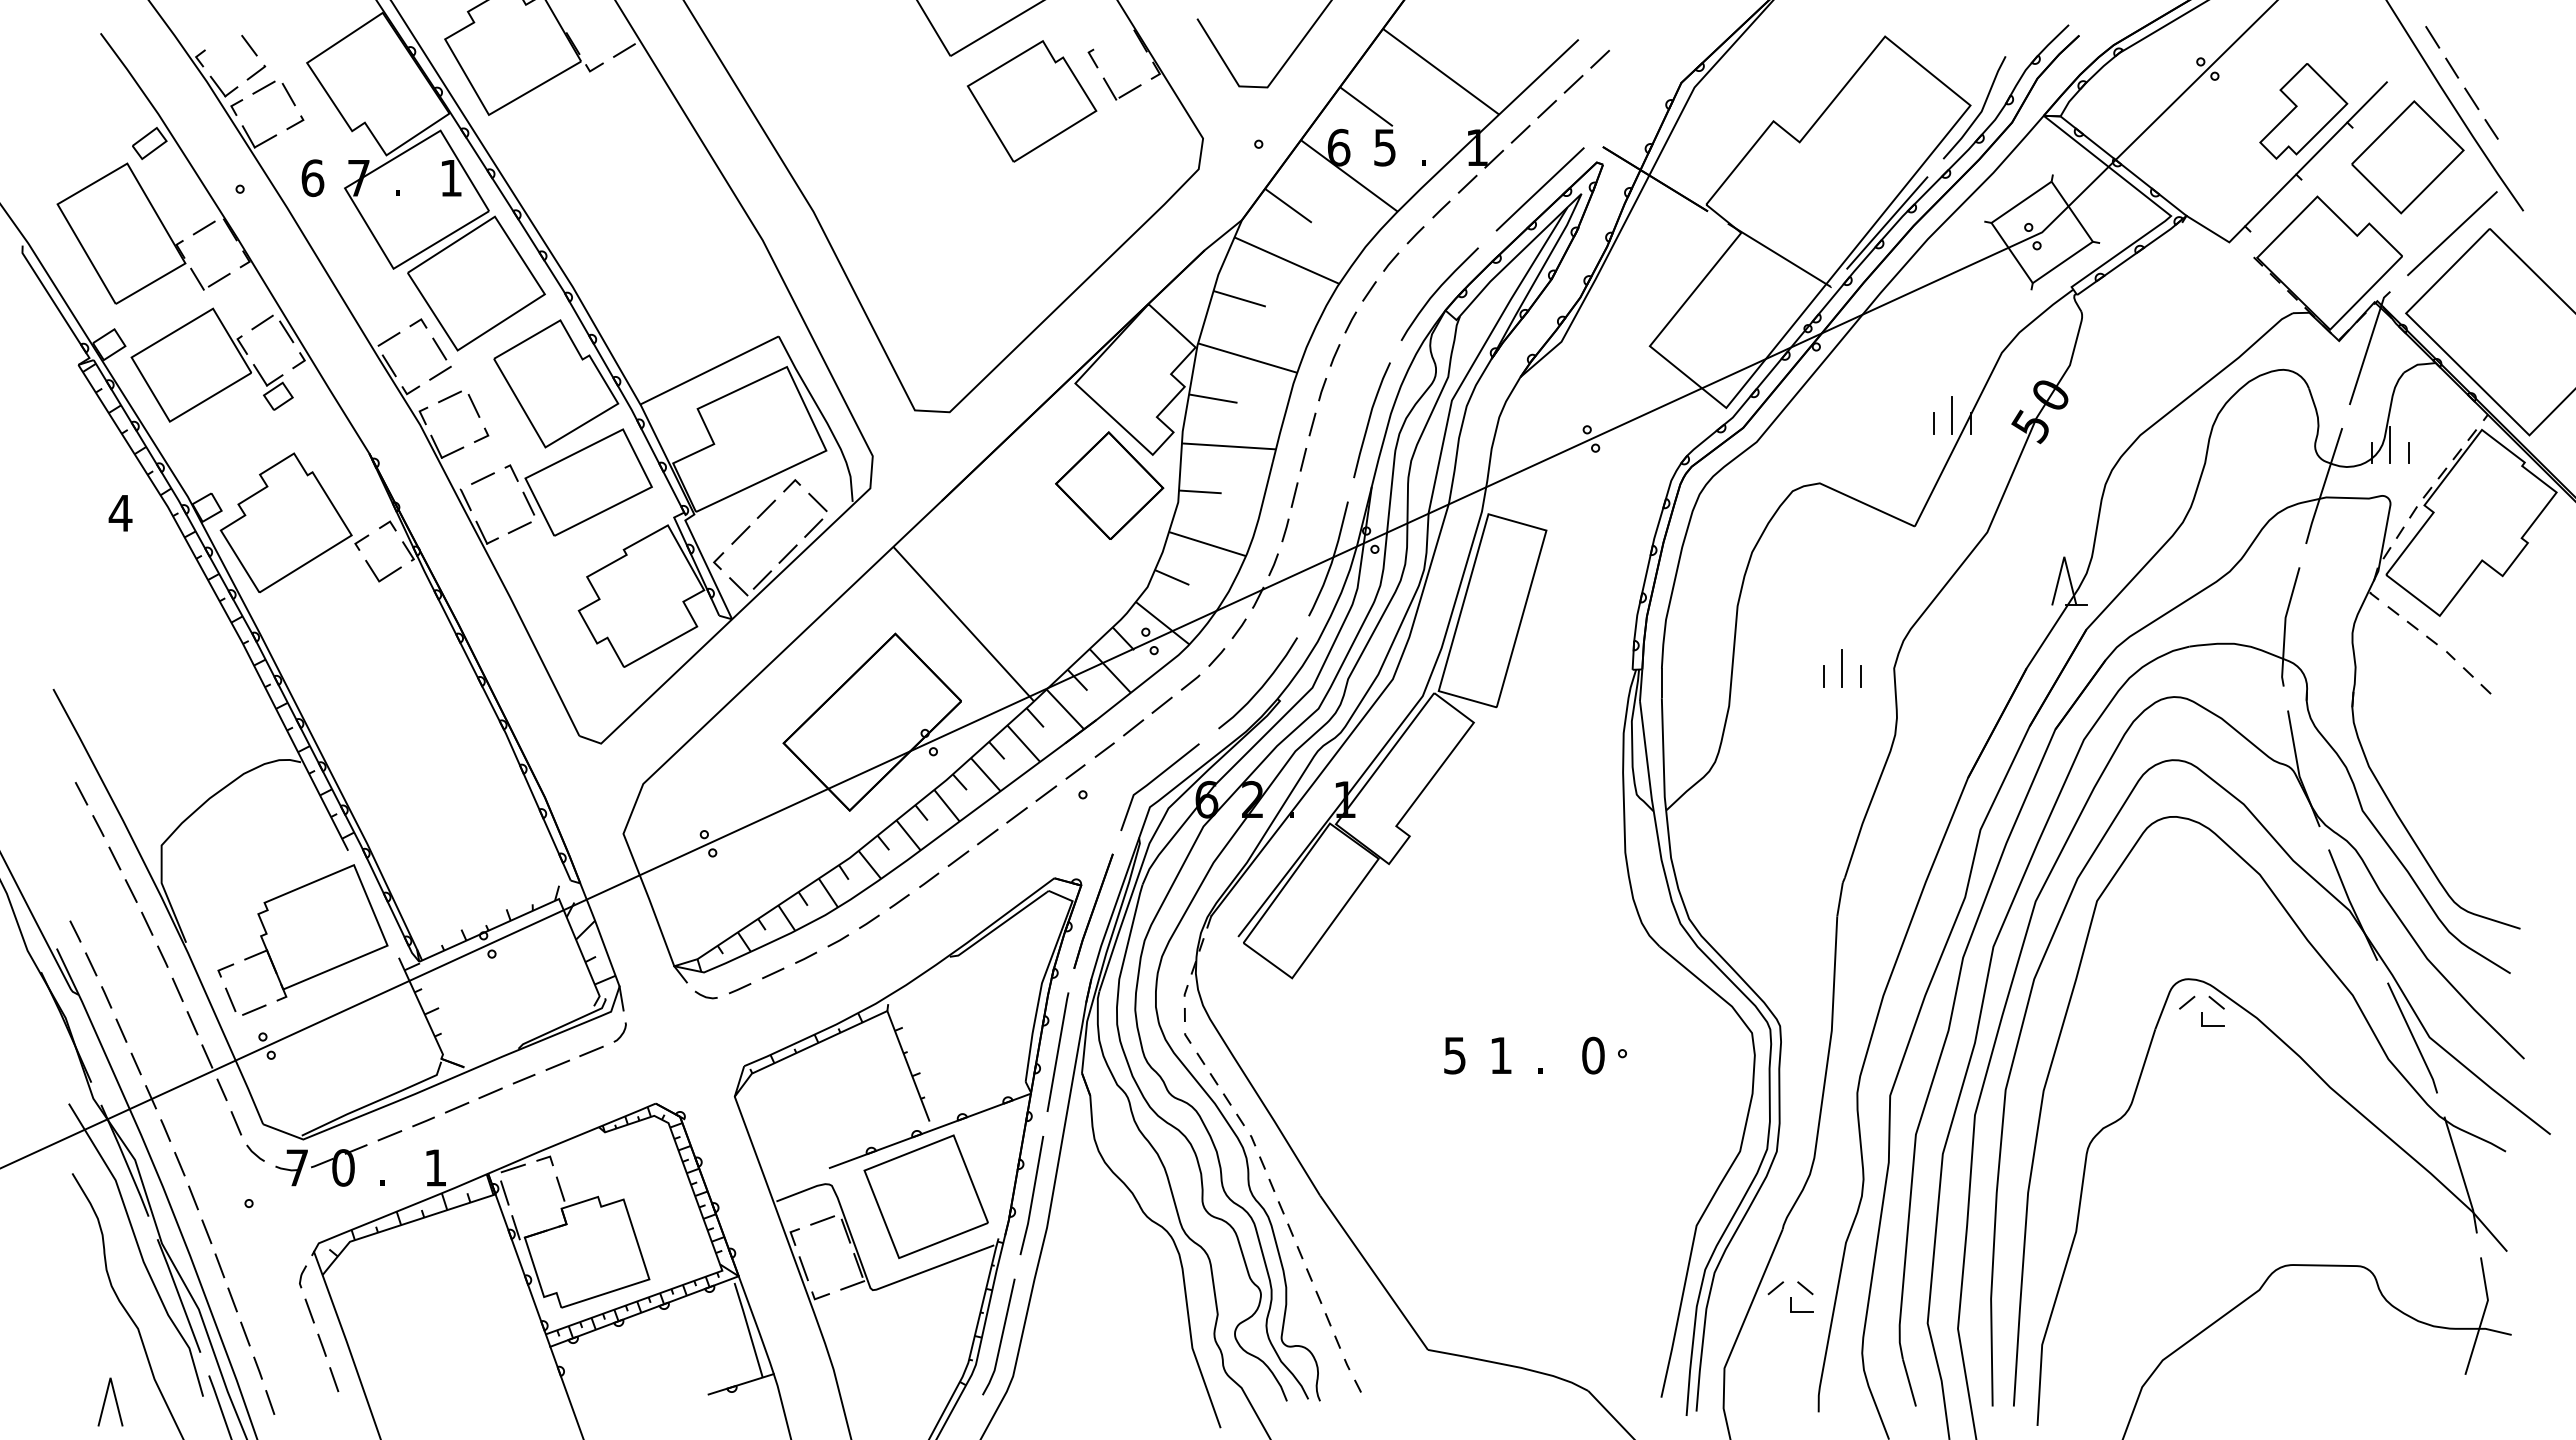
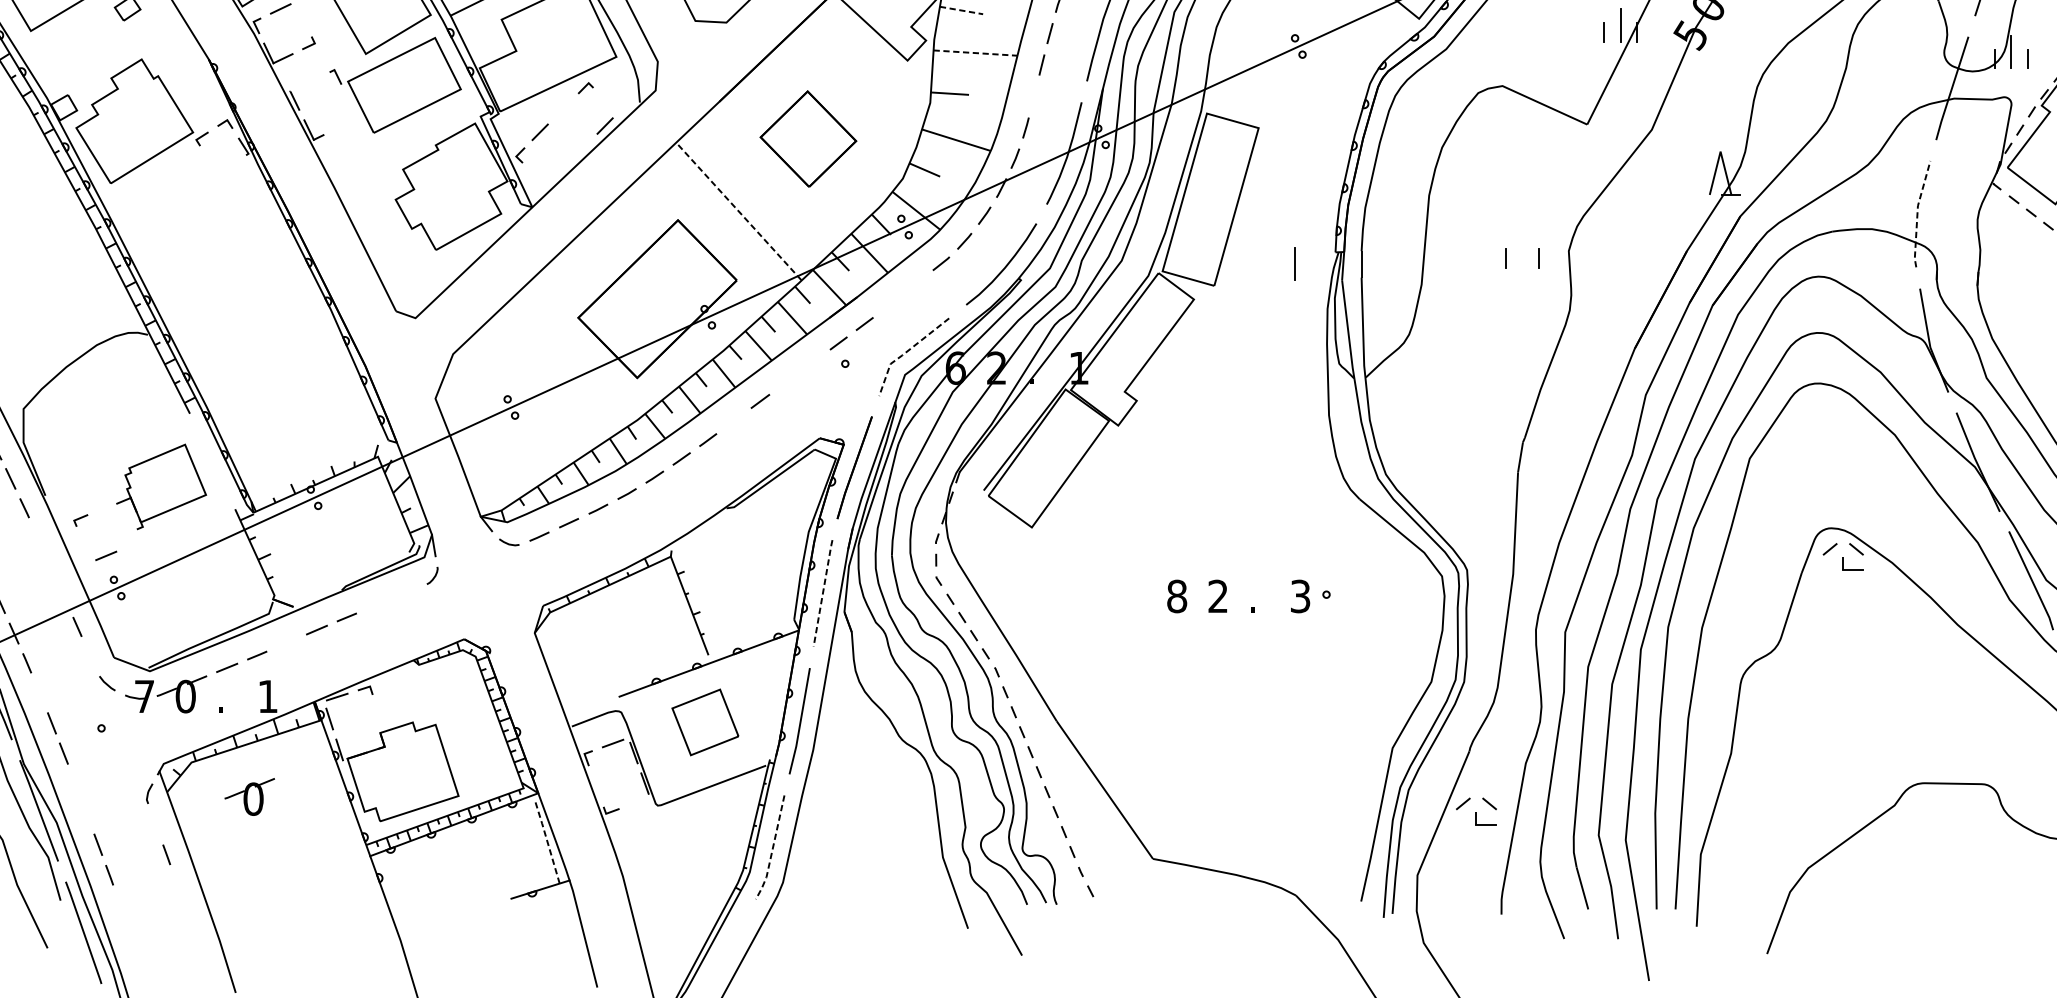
line: (1213, 398) -> (961, 10), solid -> dashed
line: (473, 405) -> (301, 16), removed
line: (1229, 446) -> (976, 53), solid -> dashed
line: (482, 478) -> (309, 81), removed
part: (1109, 485) -> (808, 138), moved
line: (1294, 494) -> (1033, 95), removed
line: (817, 502) -> (608, 103), removed
line: (528, 503) -> (350, 104), removed
line: (765, 508) -> (562, 108), removed
line: (519, 527) -> (342, 125), removed
line: (787, 553) -> (581, 148), removed
part: (383, 570) -> (221, 163), removed
line: (762, 579) -> (559, 171), removed
line: (738, 586) -> (538, 178), removed
line: (963, 623) -> (738, 211), solid -> dashed
line: (2285, 625) -> (1917, 212), solid -> dashed
line: (1841, 668) -> (1294, 263), moved
line: (1161, 704) -> (915, 283), removed
line: (1133, 727) -> (890, 303), removed
line: (1150, 782) -> (905, 352), solid -> dashed
line: (1046, 793) -> (812, 362), removed
line: (1016, 815) -> (786, 382), removed
line: (958, 858) -> (734, 420), removed
part: (316, 932) -> (161, 486), size x0.7
line: (177, 989) -> (37, 537), removed
line: (230, 999) -> (84, 546), removed
line: (192, 1023) -> (51, 567), removed
line: (591, 1051) -> (406, 592), removed
line: (1057, 1052) -> (822, 593), solid -> dashed
text: (1500, 1054) -> (1217, 595), 1 -> 2
text: (1454, 1055) -> (1176, 596), 5 -> 8
text: (1593, 1055) -> (1300, 596), 0 -> 3
line: (207, 1056) -> (64, 597), removed
line: (557, 1064) -> (376, 604), removed
line: (456, 1107) -> (286, 642), removed
line: (236, 1123) -> (90, 657), removed
line: (179, 1163) -> (39, 692), removed
line: (560, 1188) -> (379, 714), removed
part: (925, 1196) -> (704, 722), size x0.6
line: (219, 1265) -> (75, 783), removed
line: (803, 1268) -> (596, 786), removed
part: (415, 1280) -> (249, 797), added
line: (852, 1285) -> (639, 801), removed
line: (232, 1299) -> (86, 813), removed
line: (309, 1310) -> (155, 823), removed
line: (748, 1329) -> (546, 840), solid -> dashed
line: (1001, 1339) -> (772, 849), solid -> dashed
line: (334, 1379) -> (177, 885), removed
line: (270, 1402) -> (120, 905), removed

